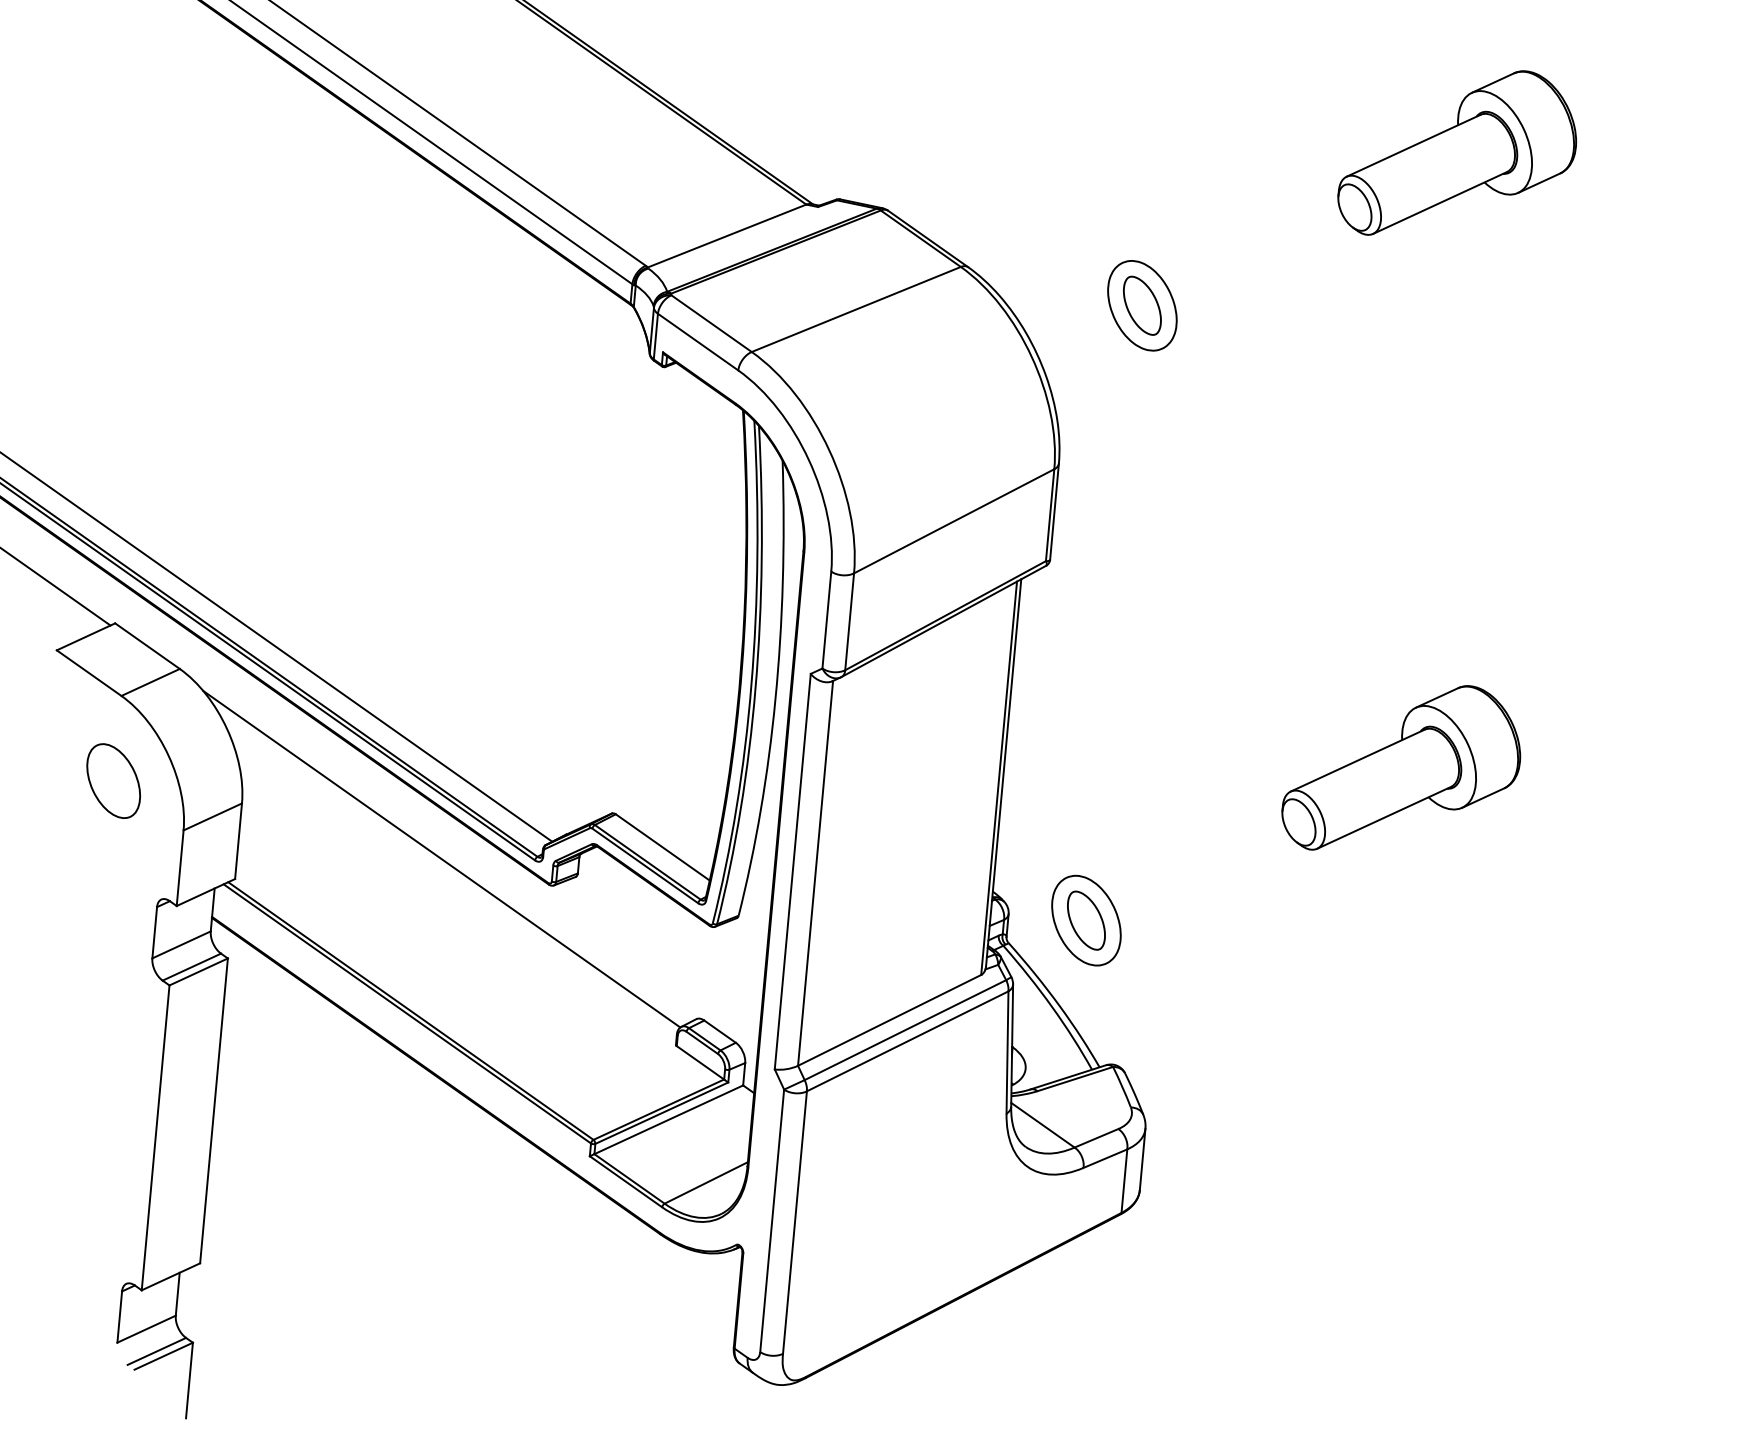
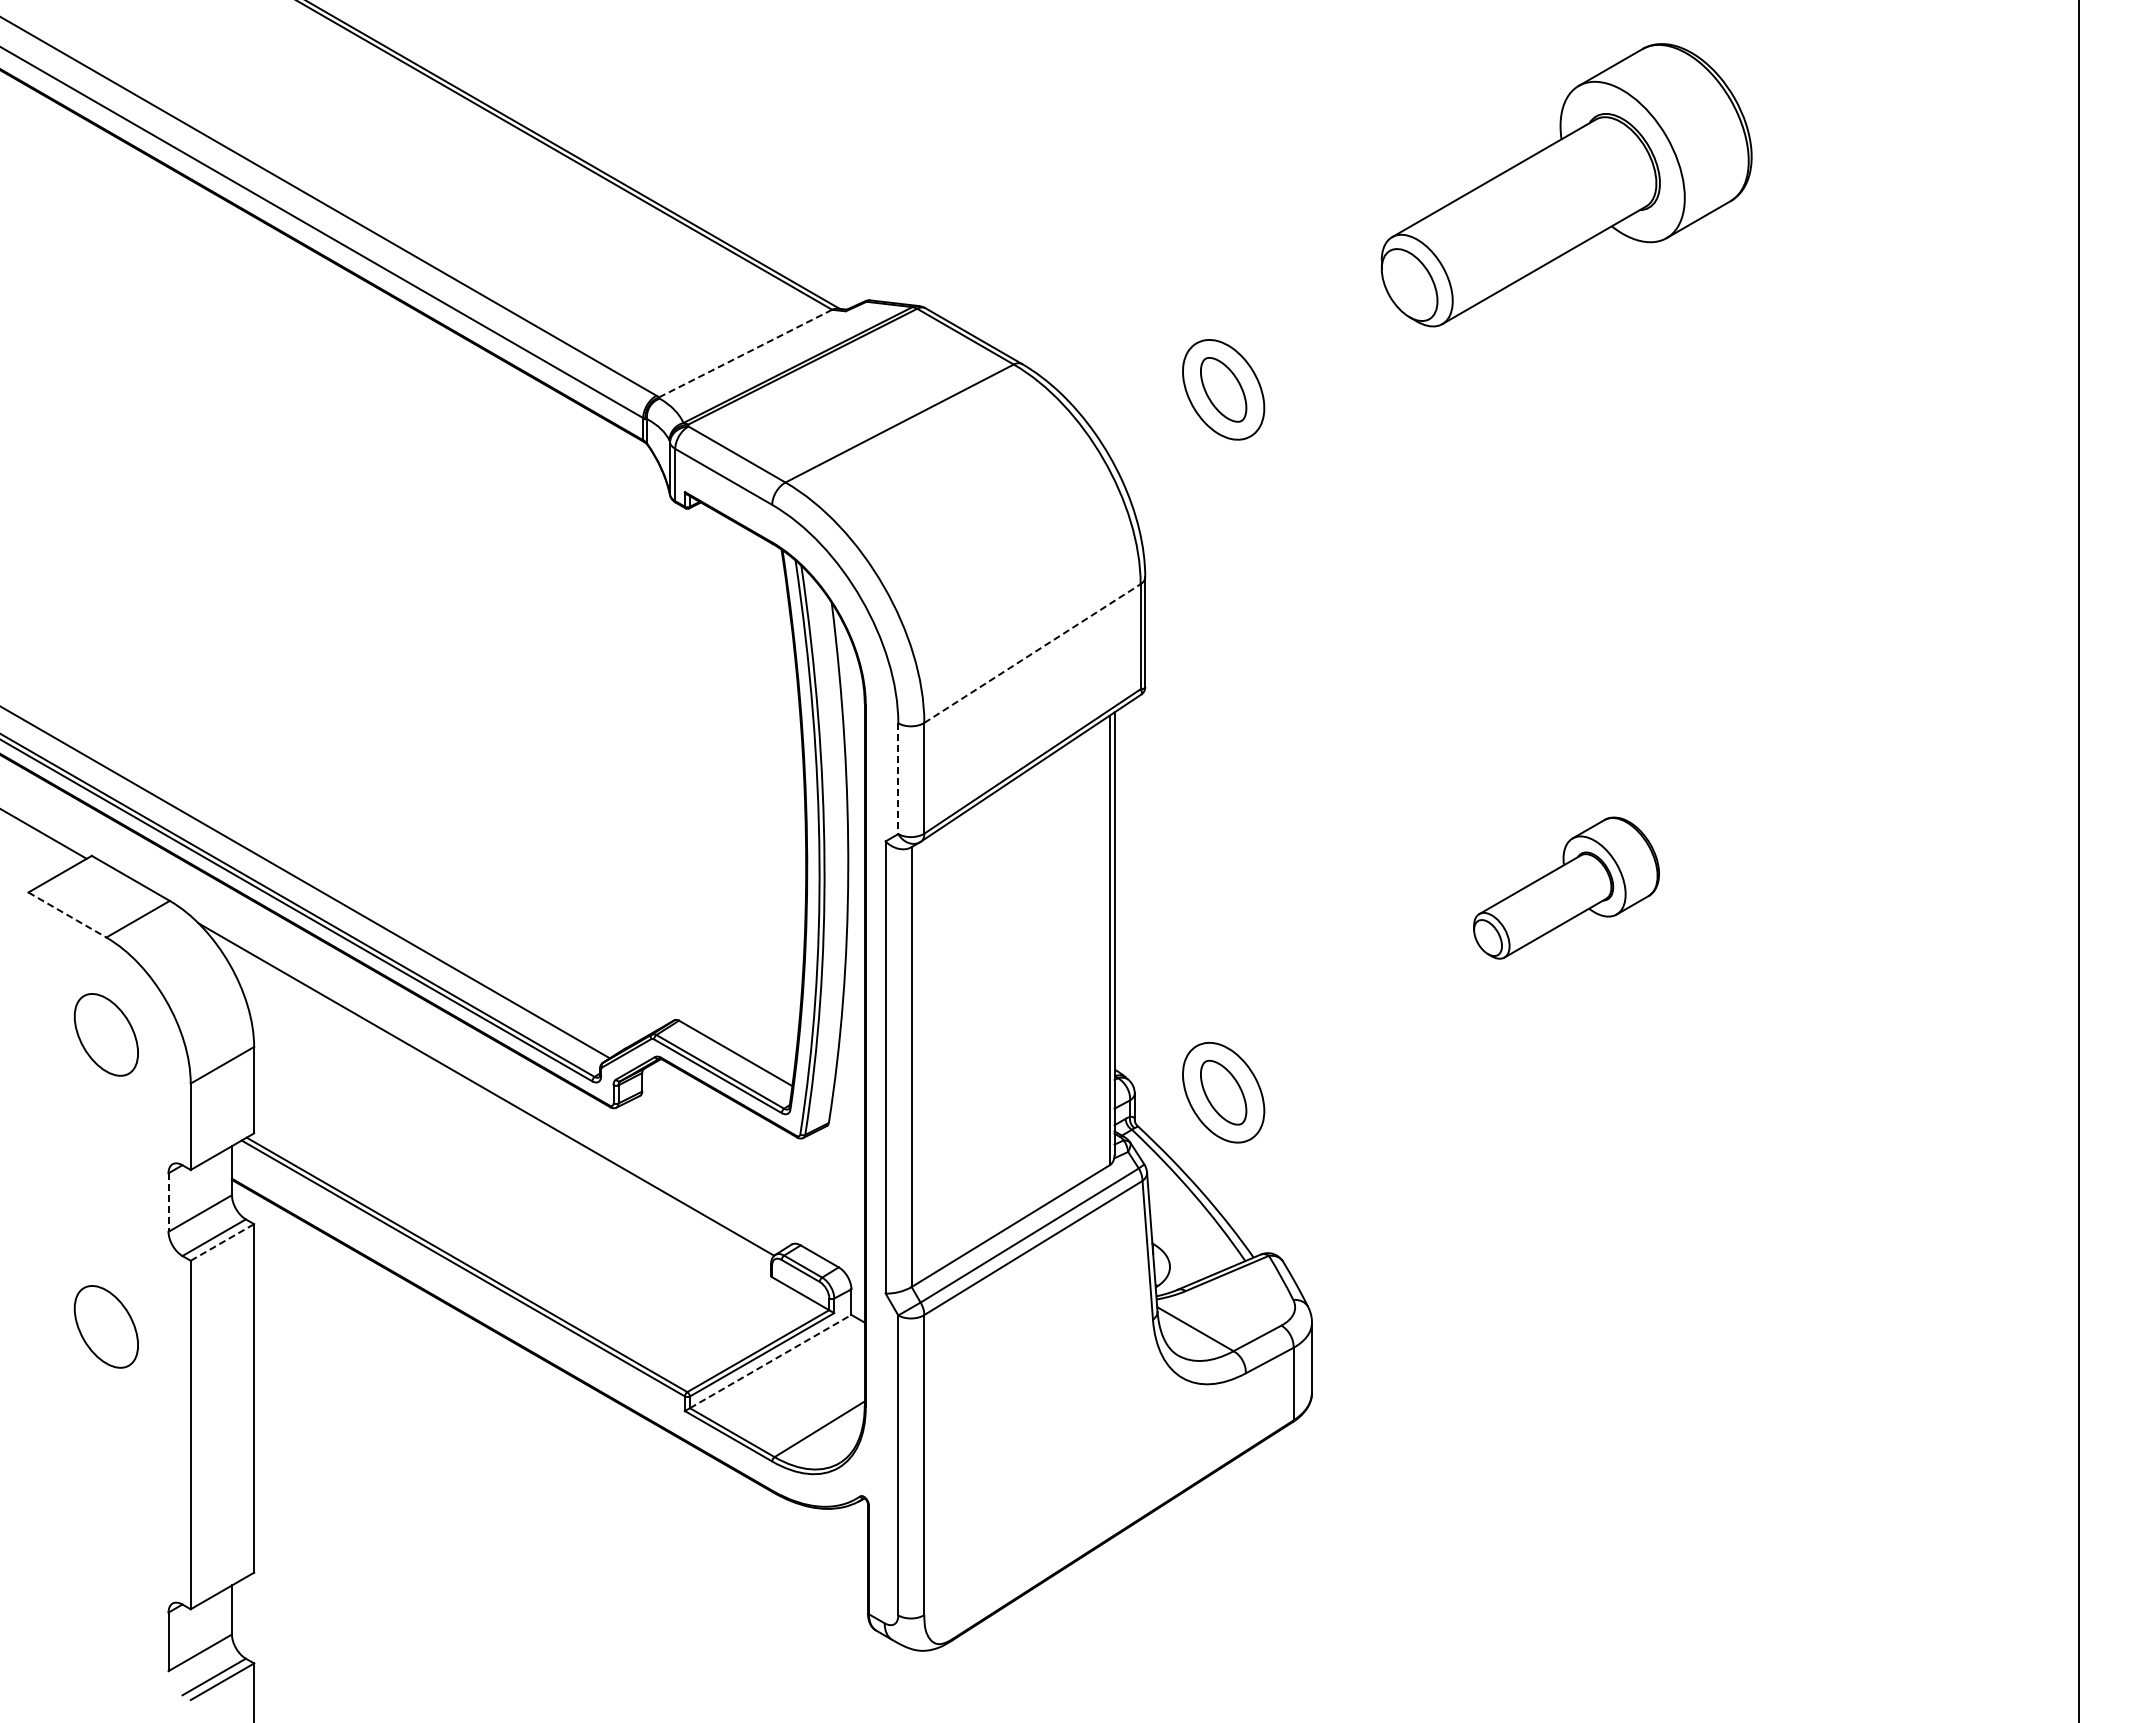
part: (1458, 154) -> (1566, 185), size x1.4
line: (727, 235) -> (745, 353), solid -> dashed
line: (954, 521) -> (1032, 653), solid -> dashed
line: (826, 620) -> (898, 779), solid -> dashed
line: (89, 673) -> (67, 915), solid -> dashed
part: (1402, 768) -> (1566, 887), size x0.7
line: (154, 933) -> (168, 1203), solid -> dashed
line: (198, 971) -> (222, 1242), solid -> dashed
part: (89, 1036) -> (105, 1326), added
line: (669, 1119) -> (771, 1361), solid -> dashed

